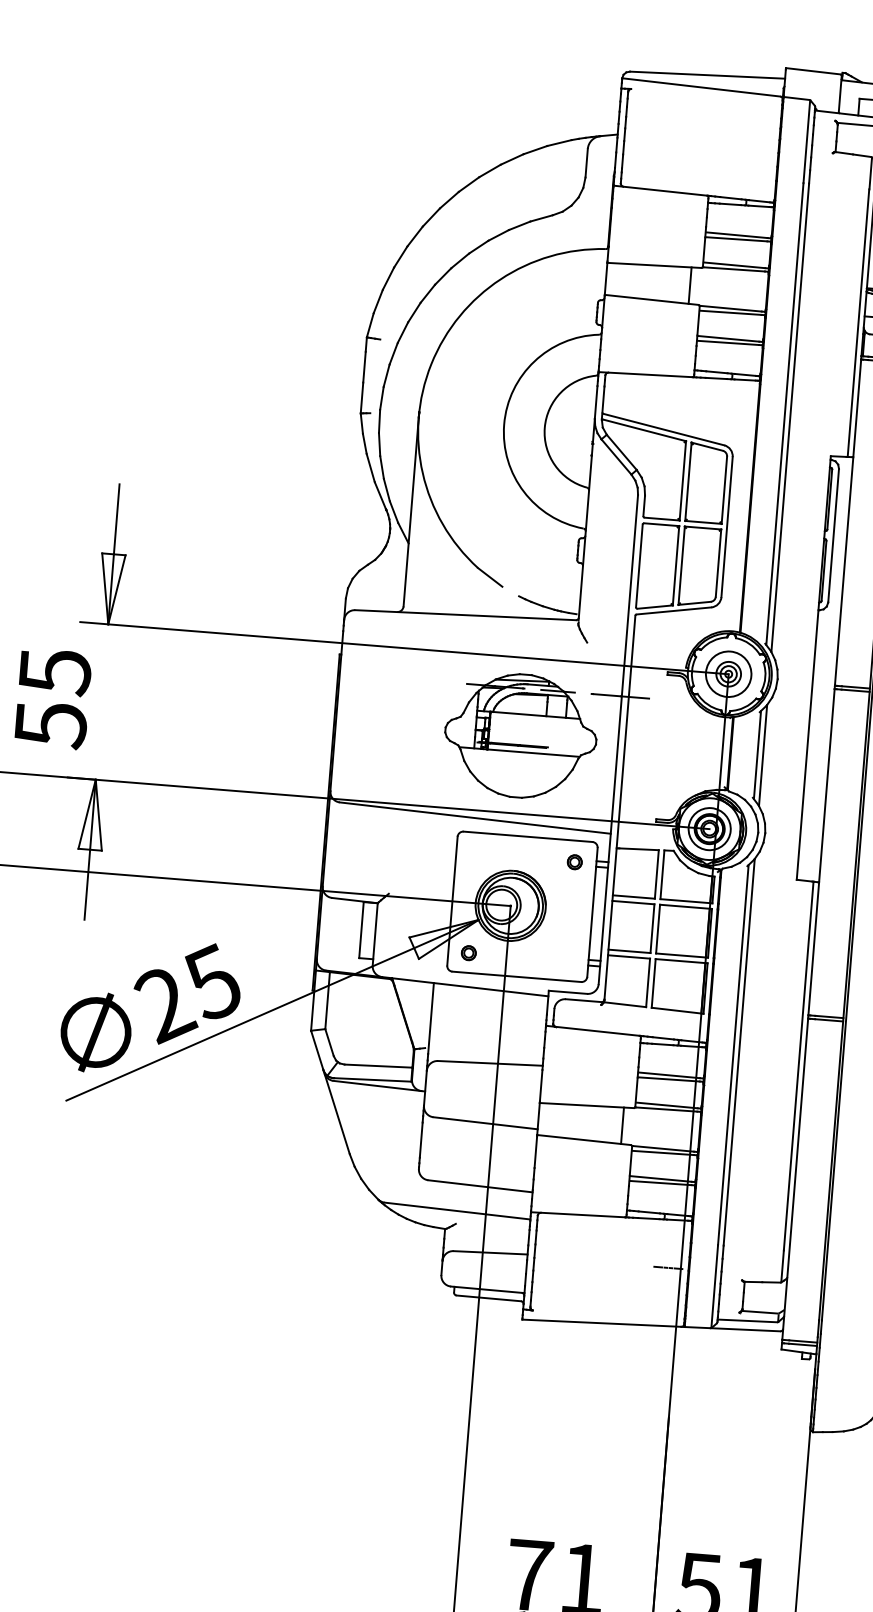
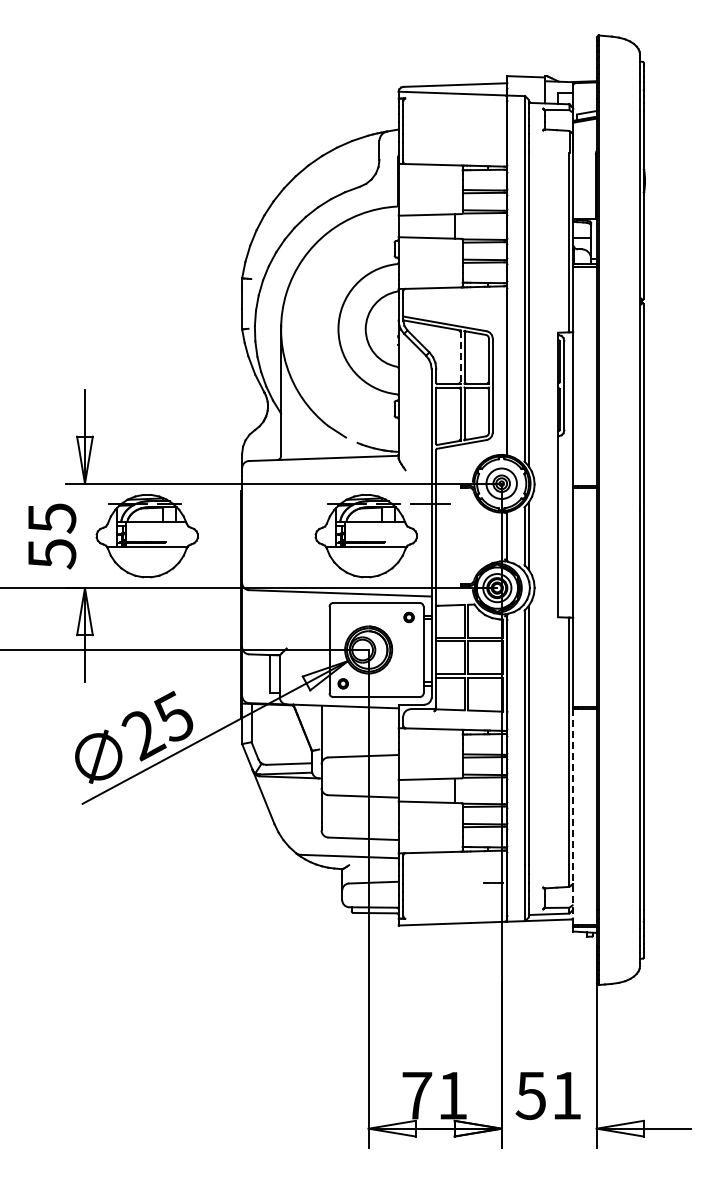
line: (682, 481) -> (460, 357), solid -> dashed
part: (193, 710) -> (146, 536), added
line: (795, 1179) -> (573, 817), solid -> dashed

